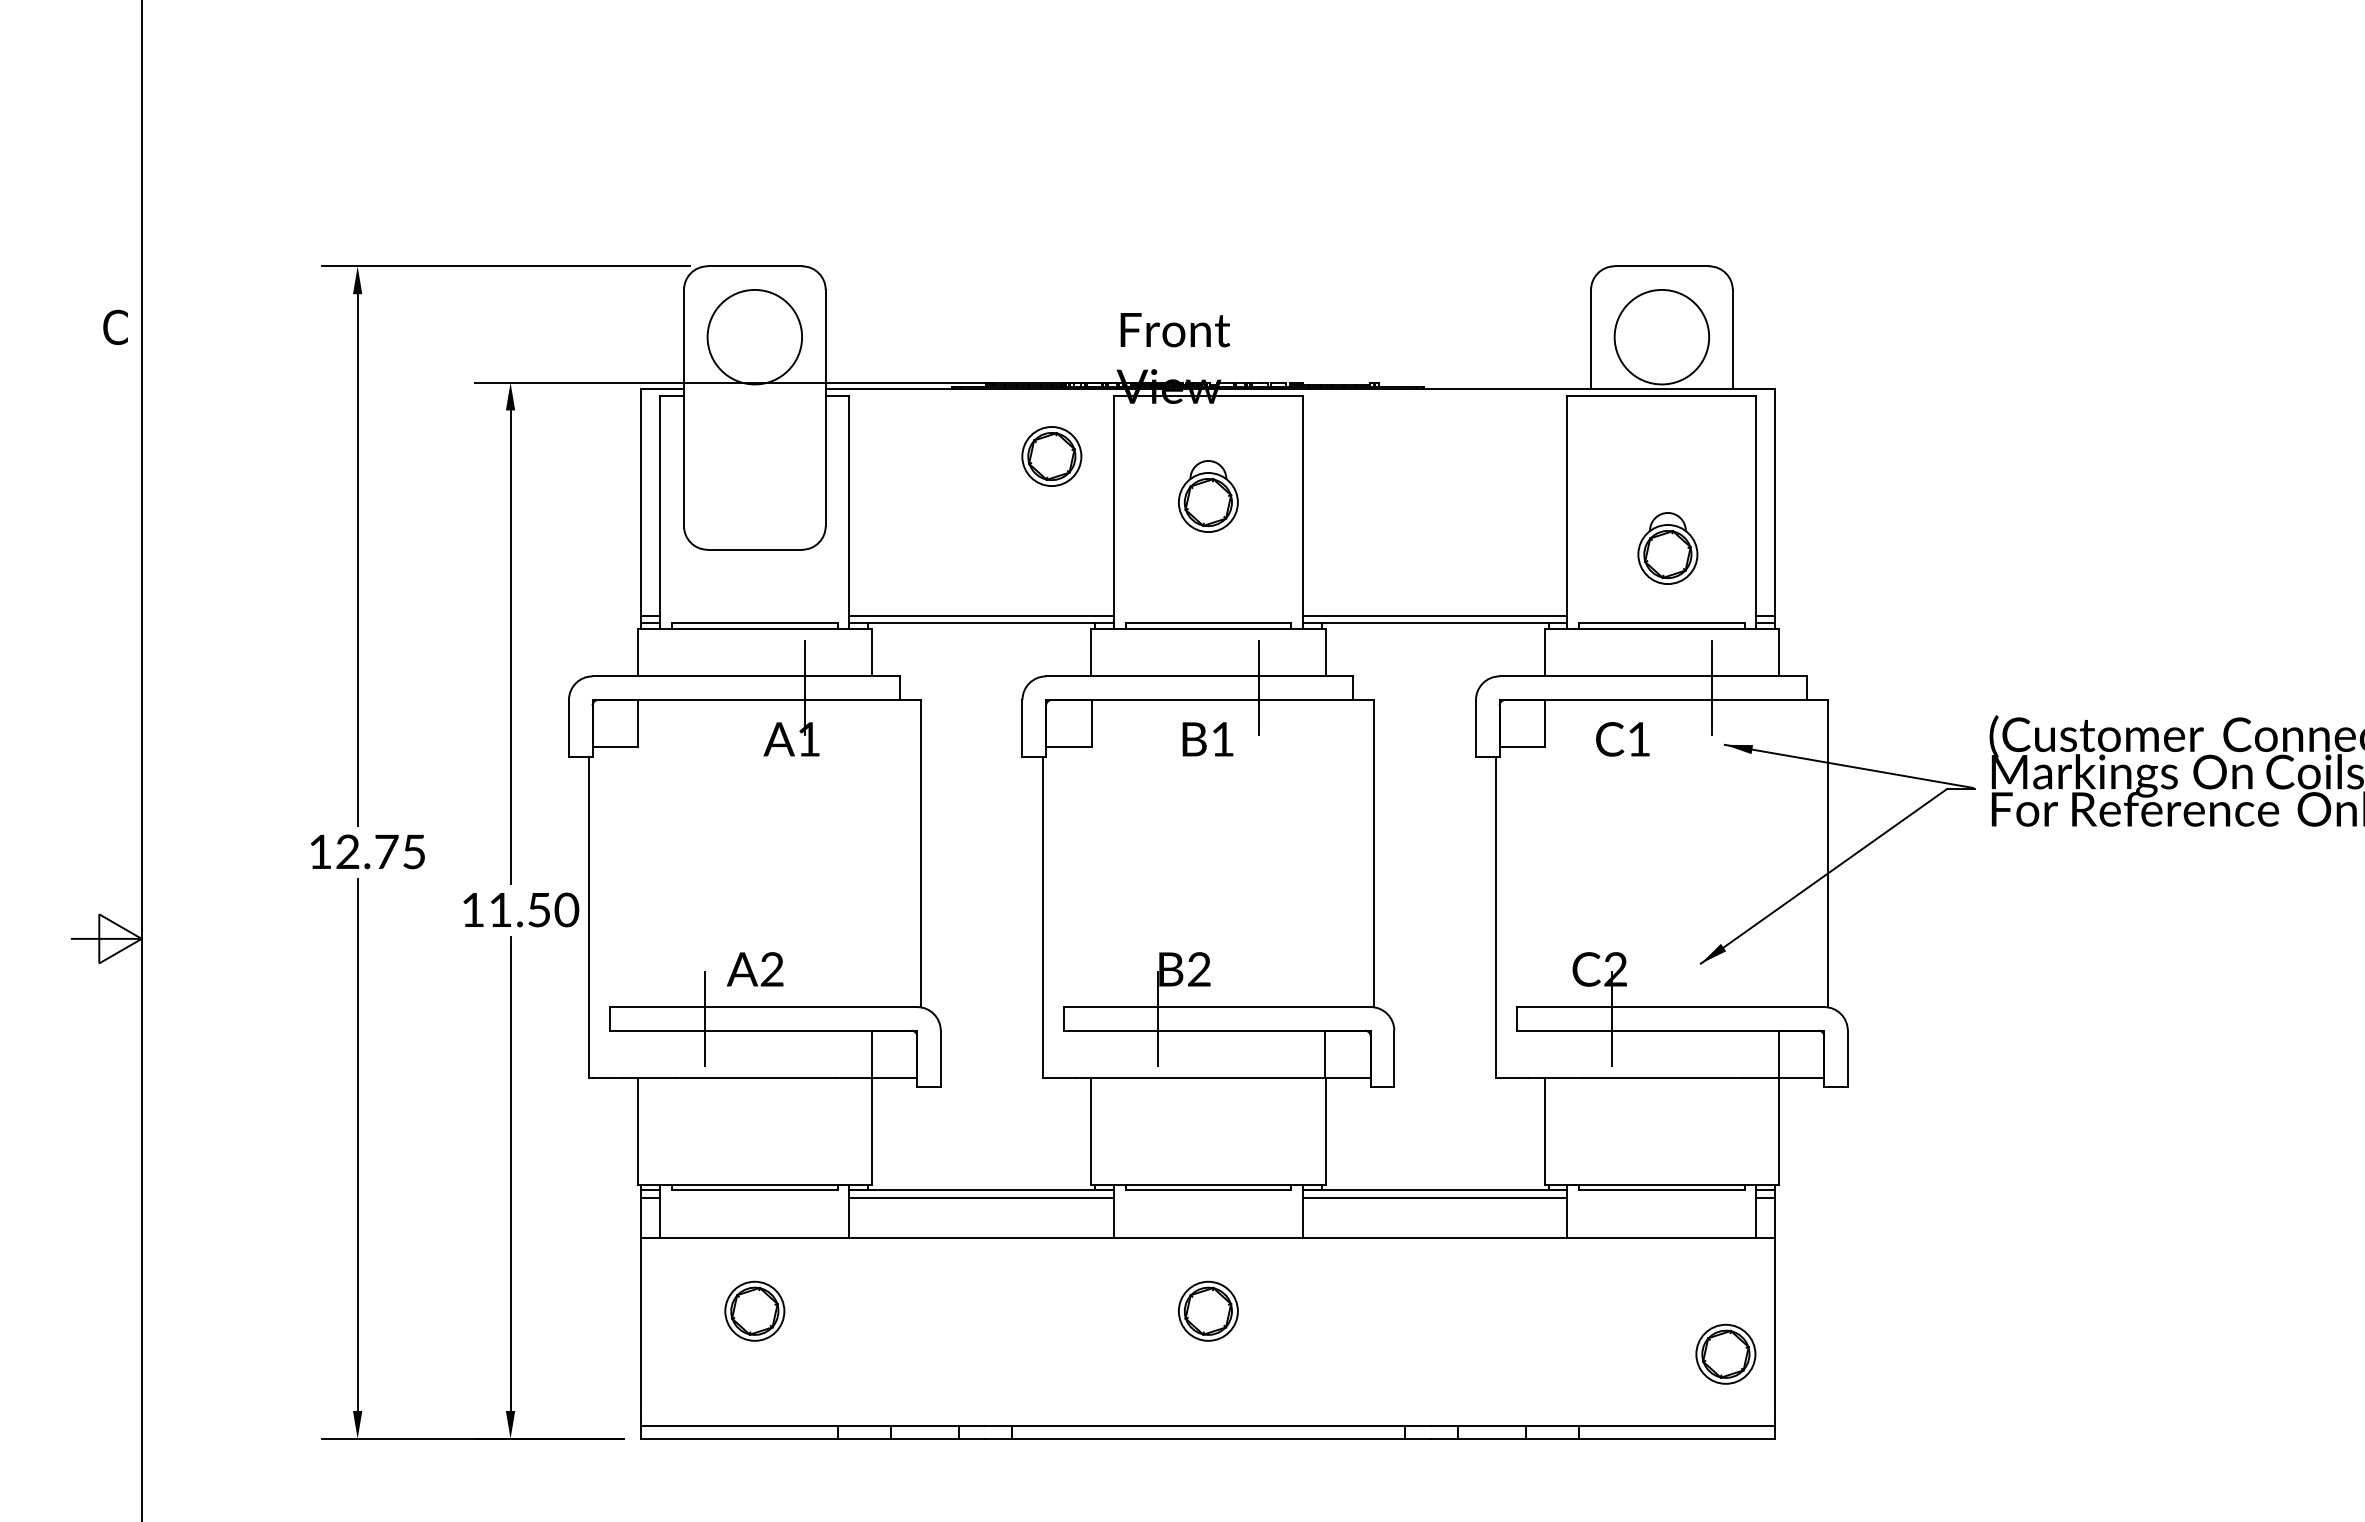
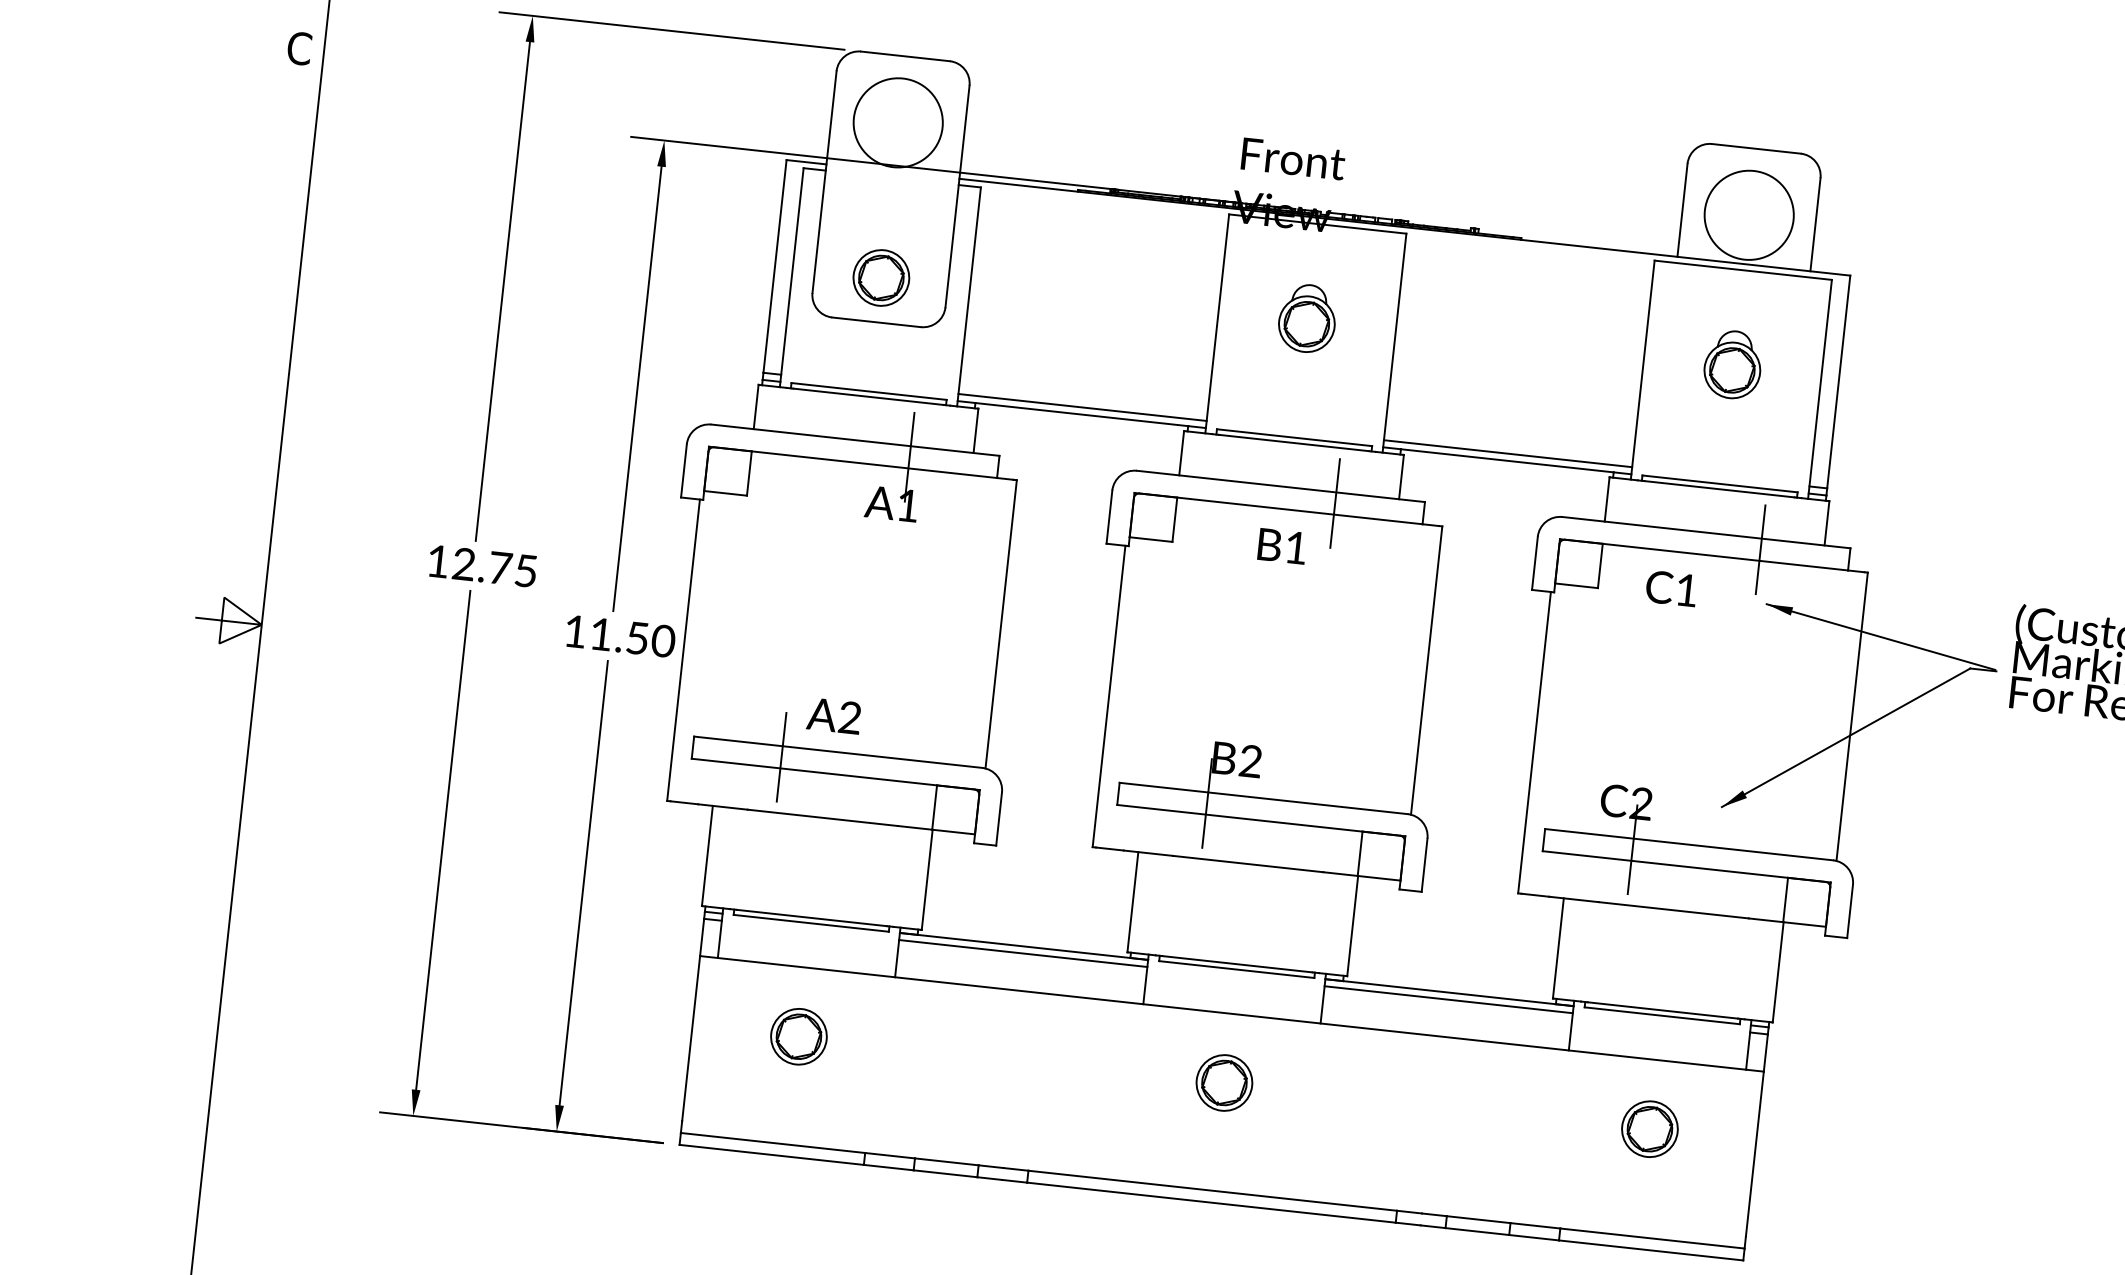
part: (1051, 456) -> (881, 277), moved
part: (1667, 548) -> (1732, 364), moved
part: (1725, 1353) -> (1649, 1128), moved

